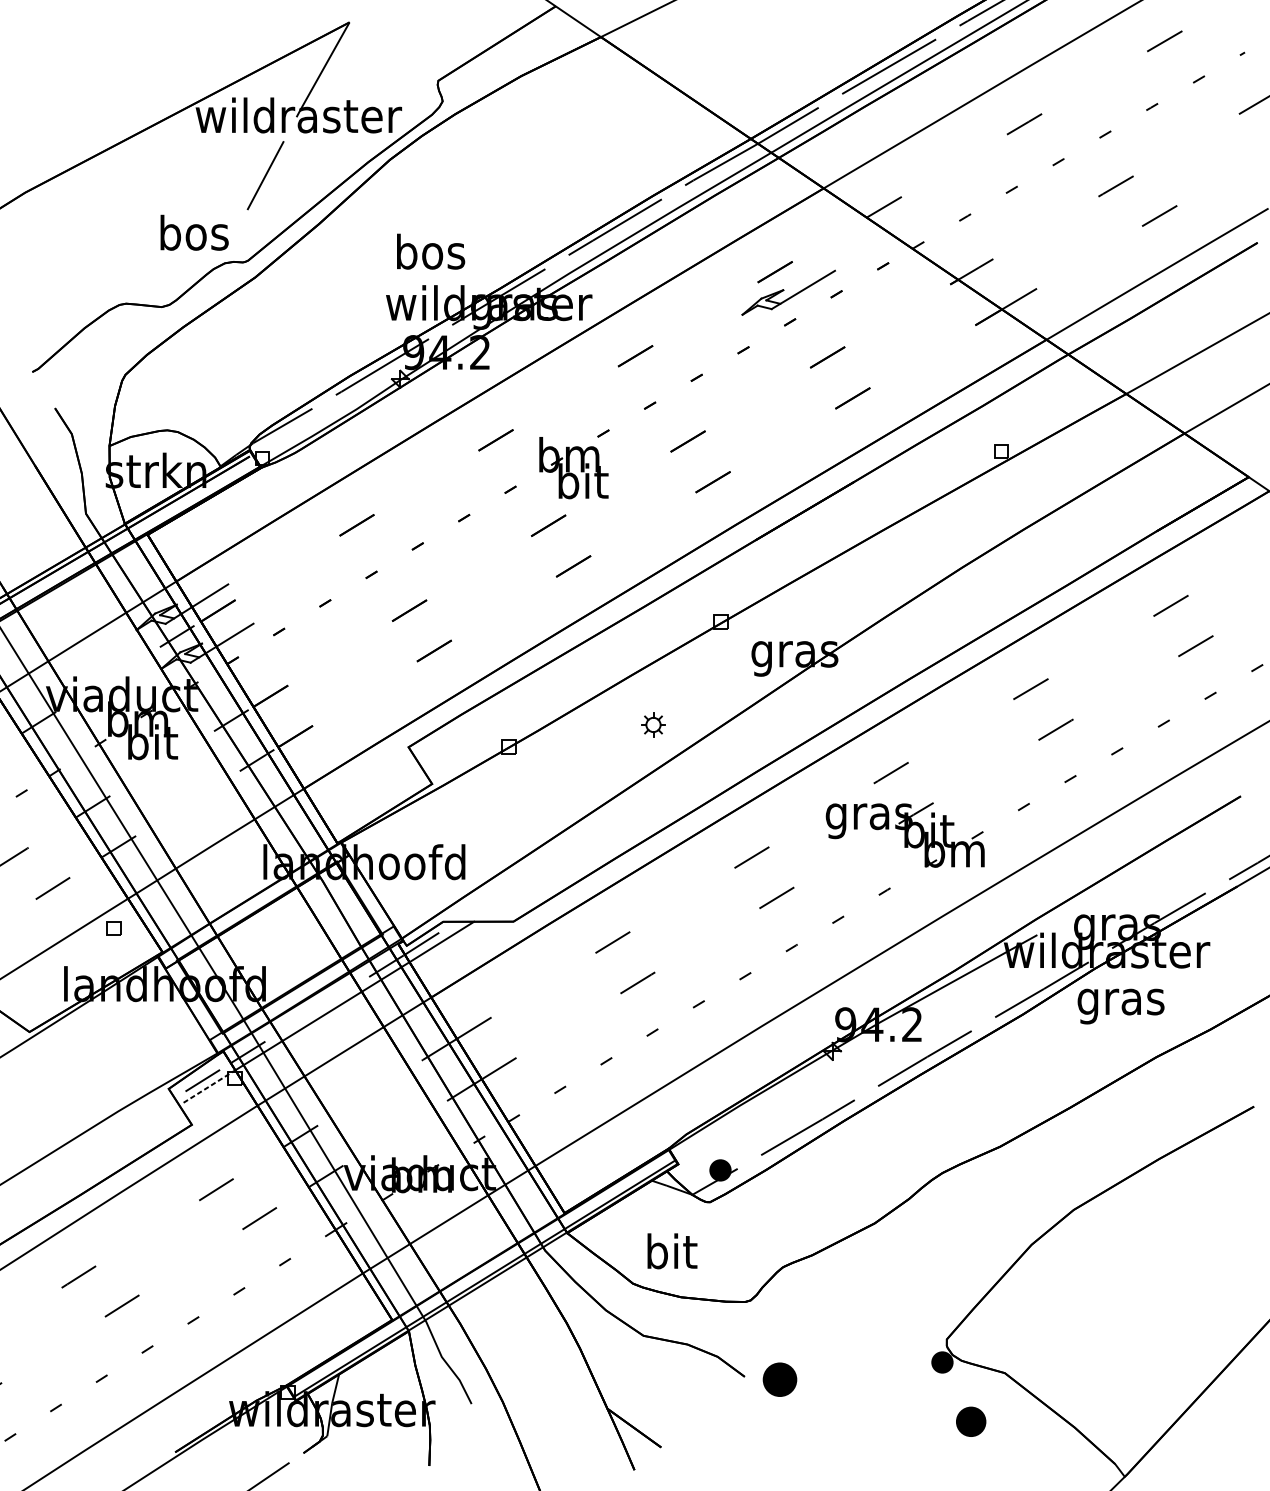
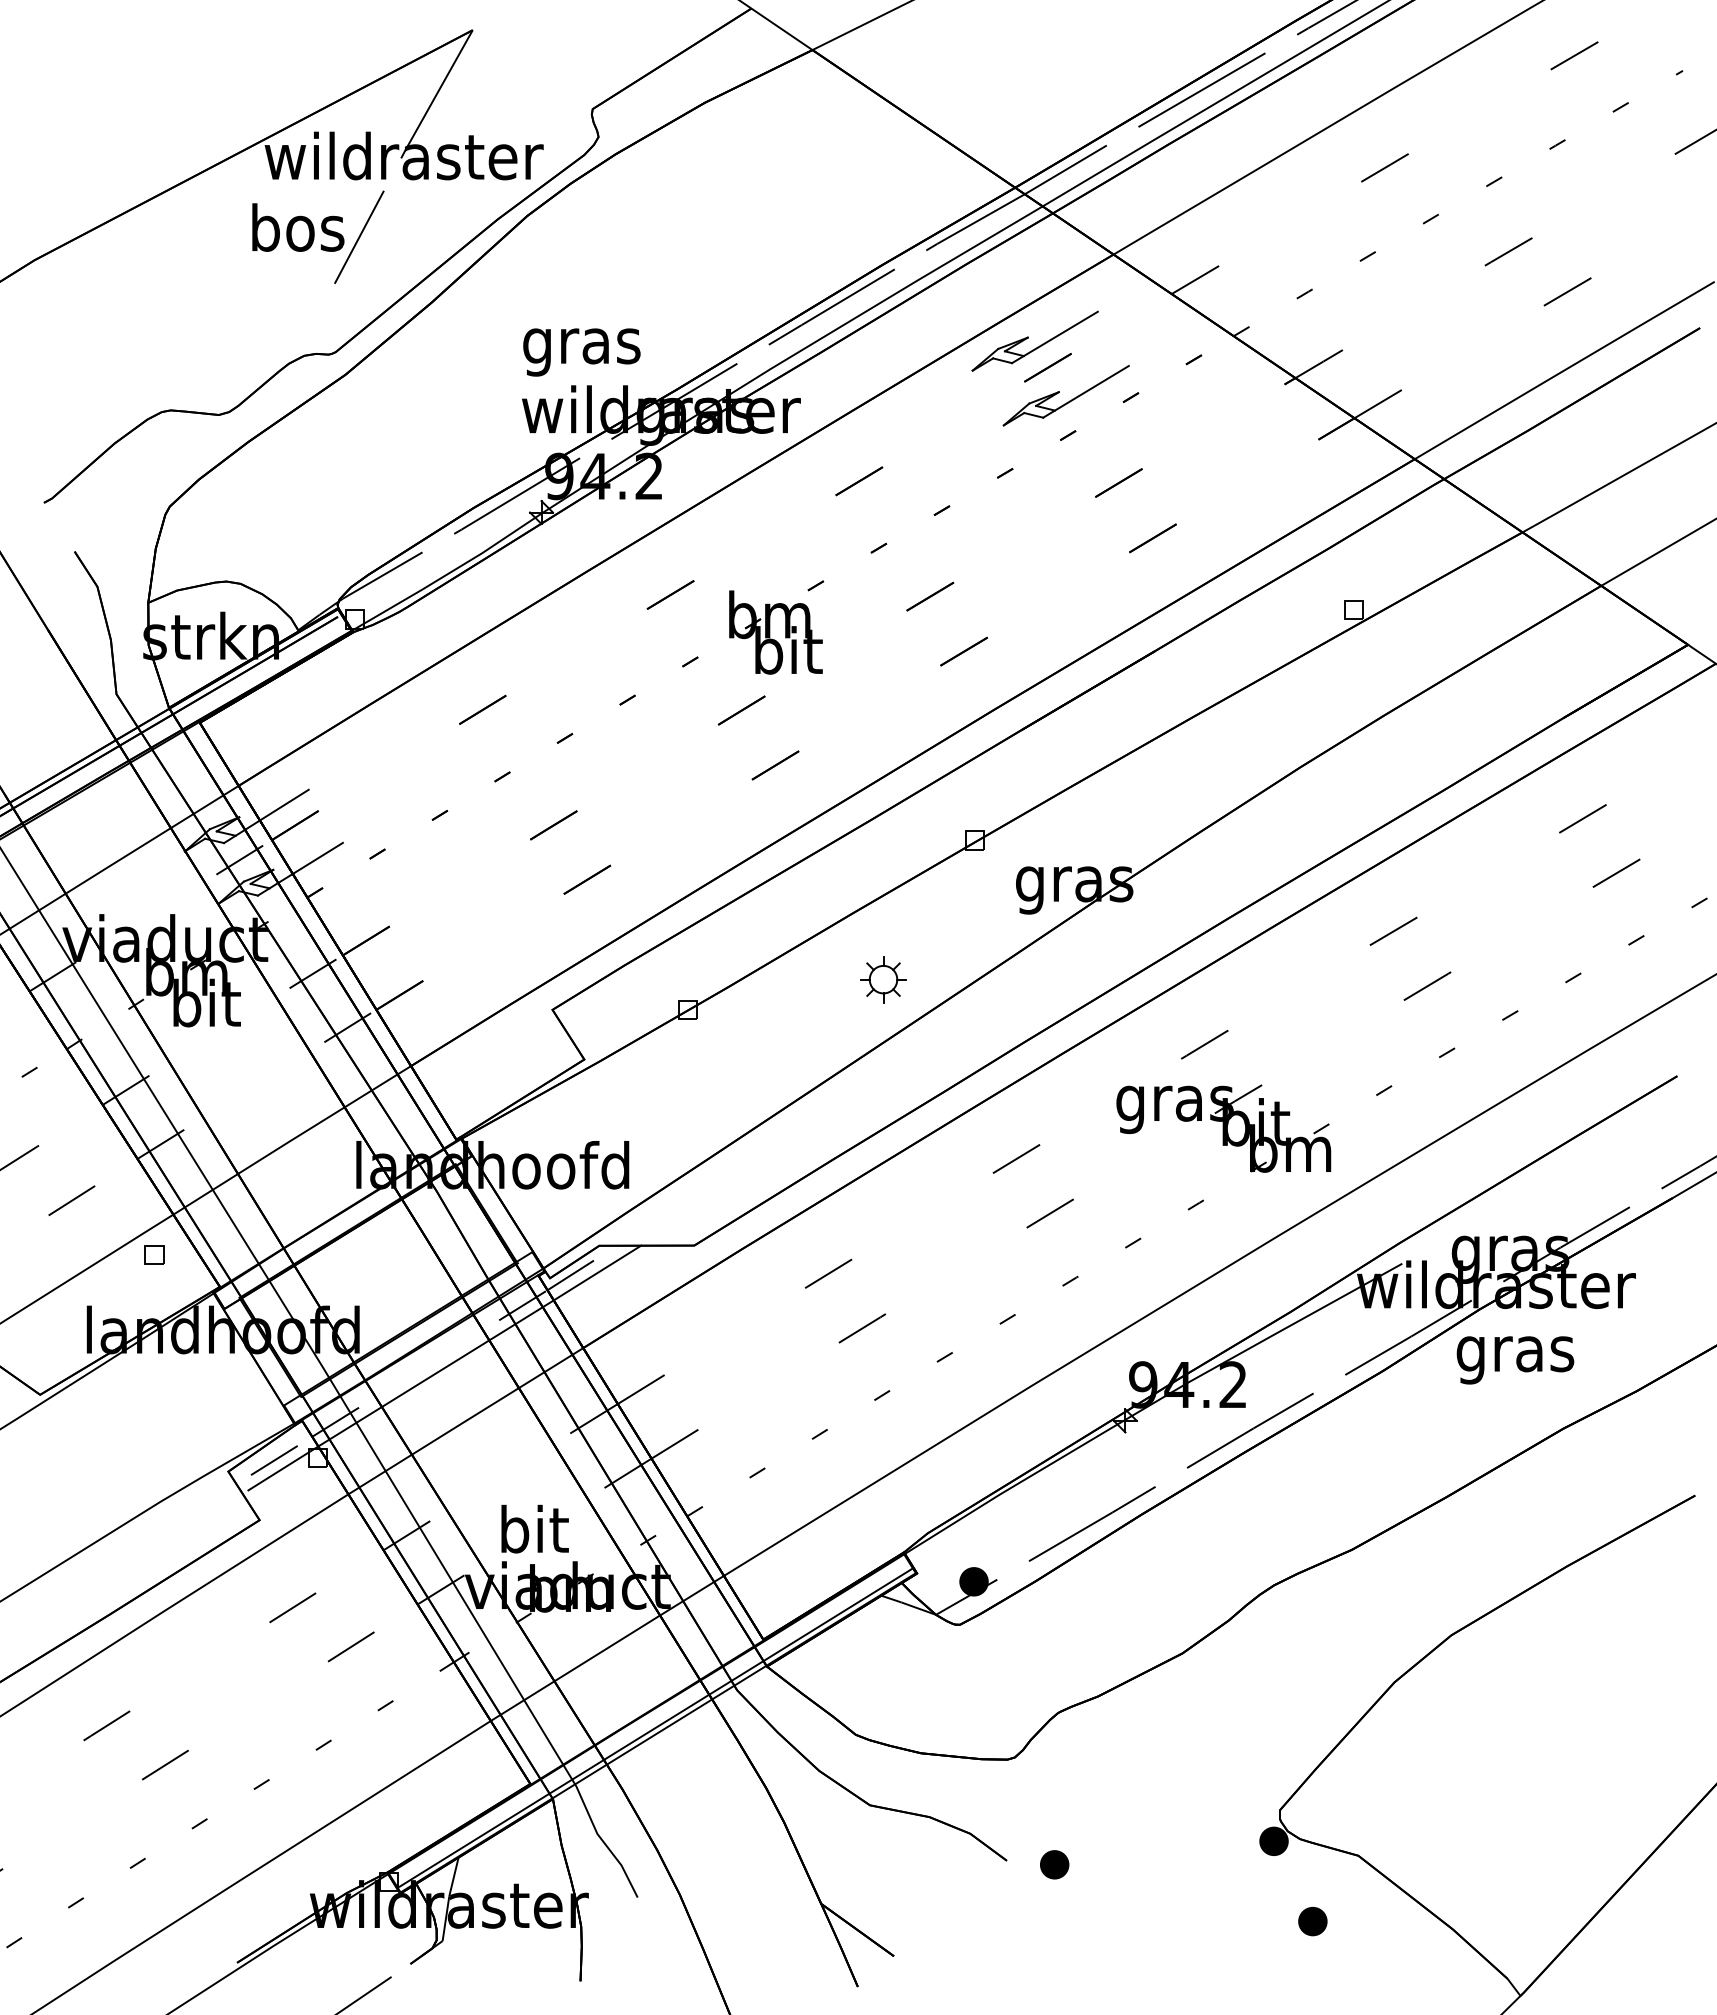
text: (194, 232) -> (298, 227), moved
part: (760, 250) -> (1028, 338), added
text: (430, 255) -> (581, 345), bos -> gras
part: (653, 724) -> (883, 979), size x1.43
line: (209, 1086) -> (283, 1468), dashed -> solid
text: (671, 1250) -> (534, 1528), moved
part: (780, 1379) -> (1054, 1864), size x0.62
part: (970, 1421) -> (1312, 1921), size x0.71

